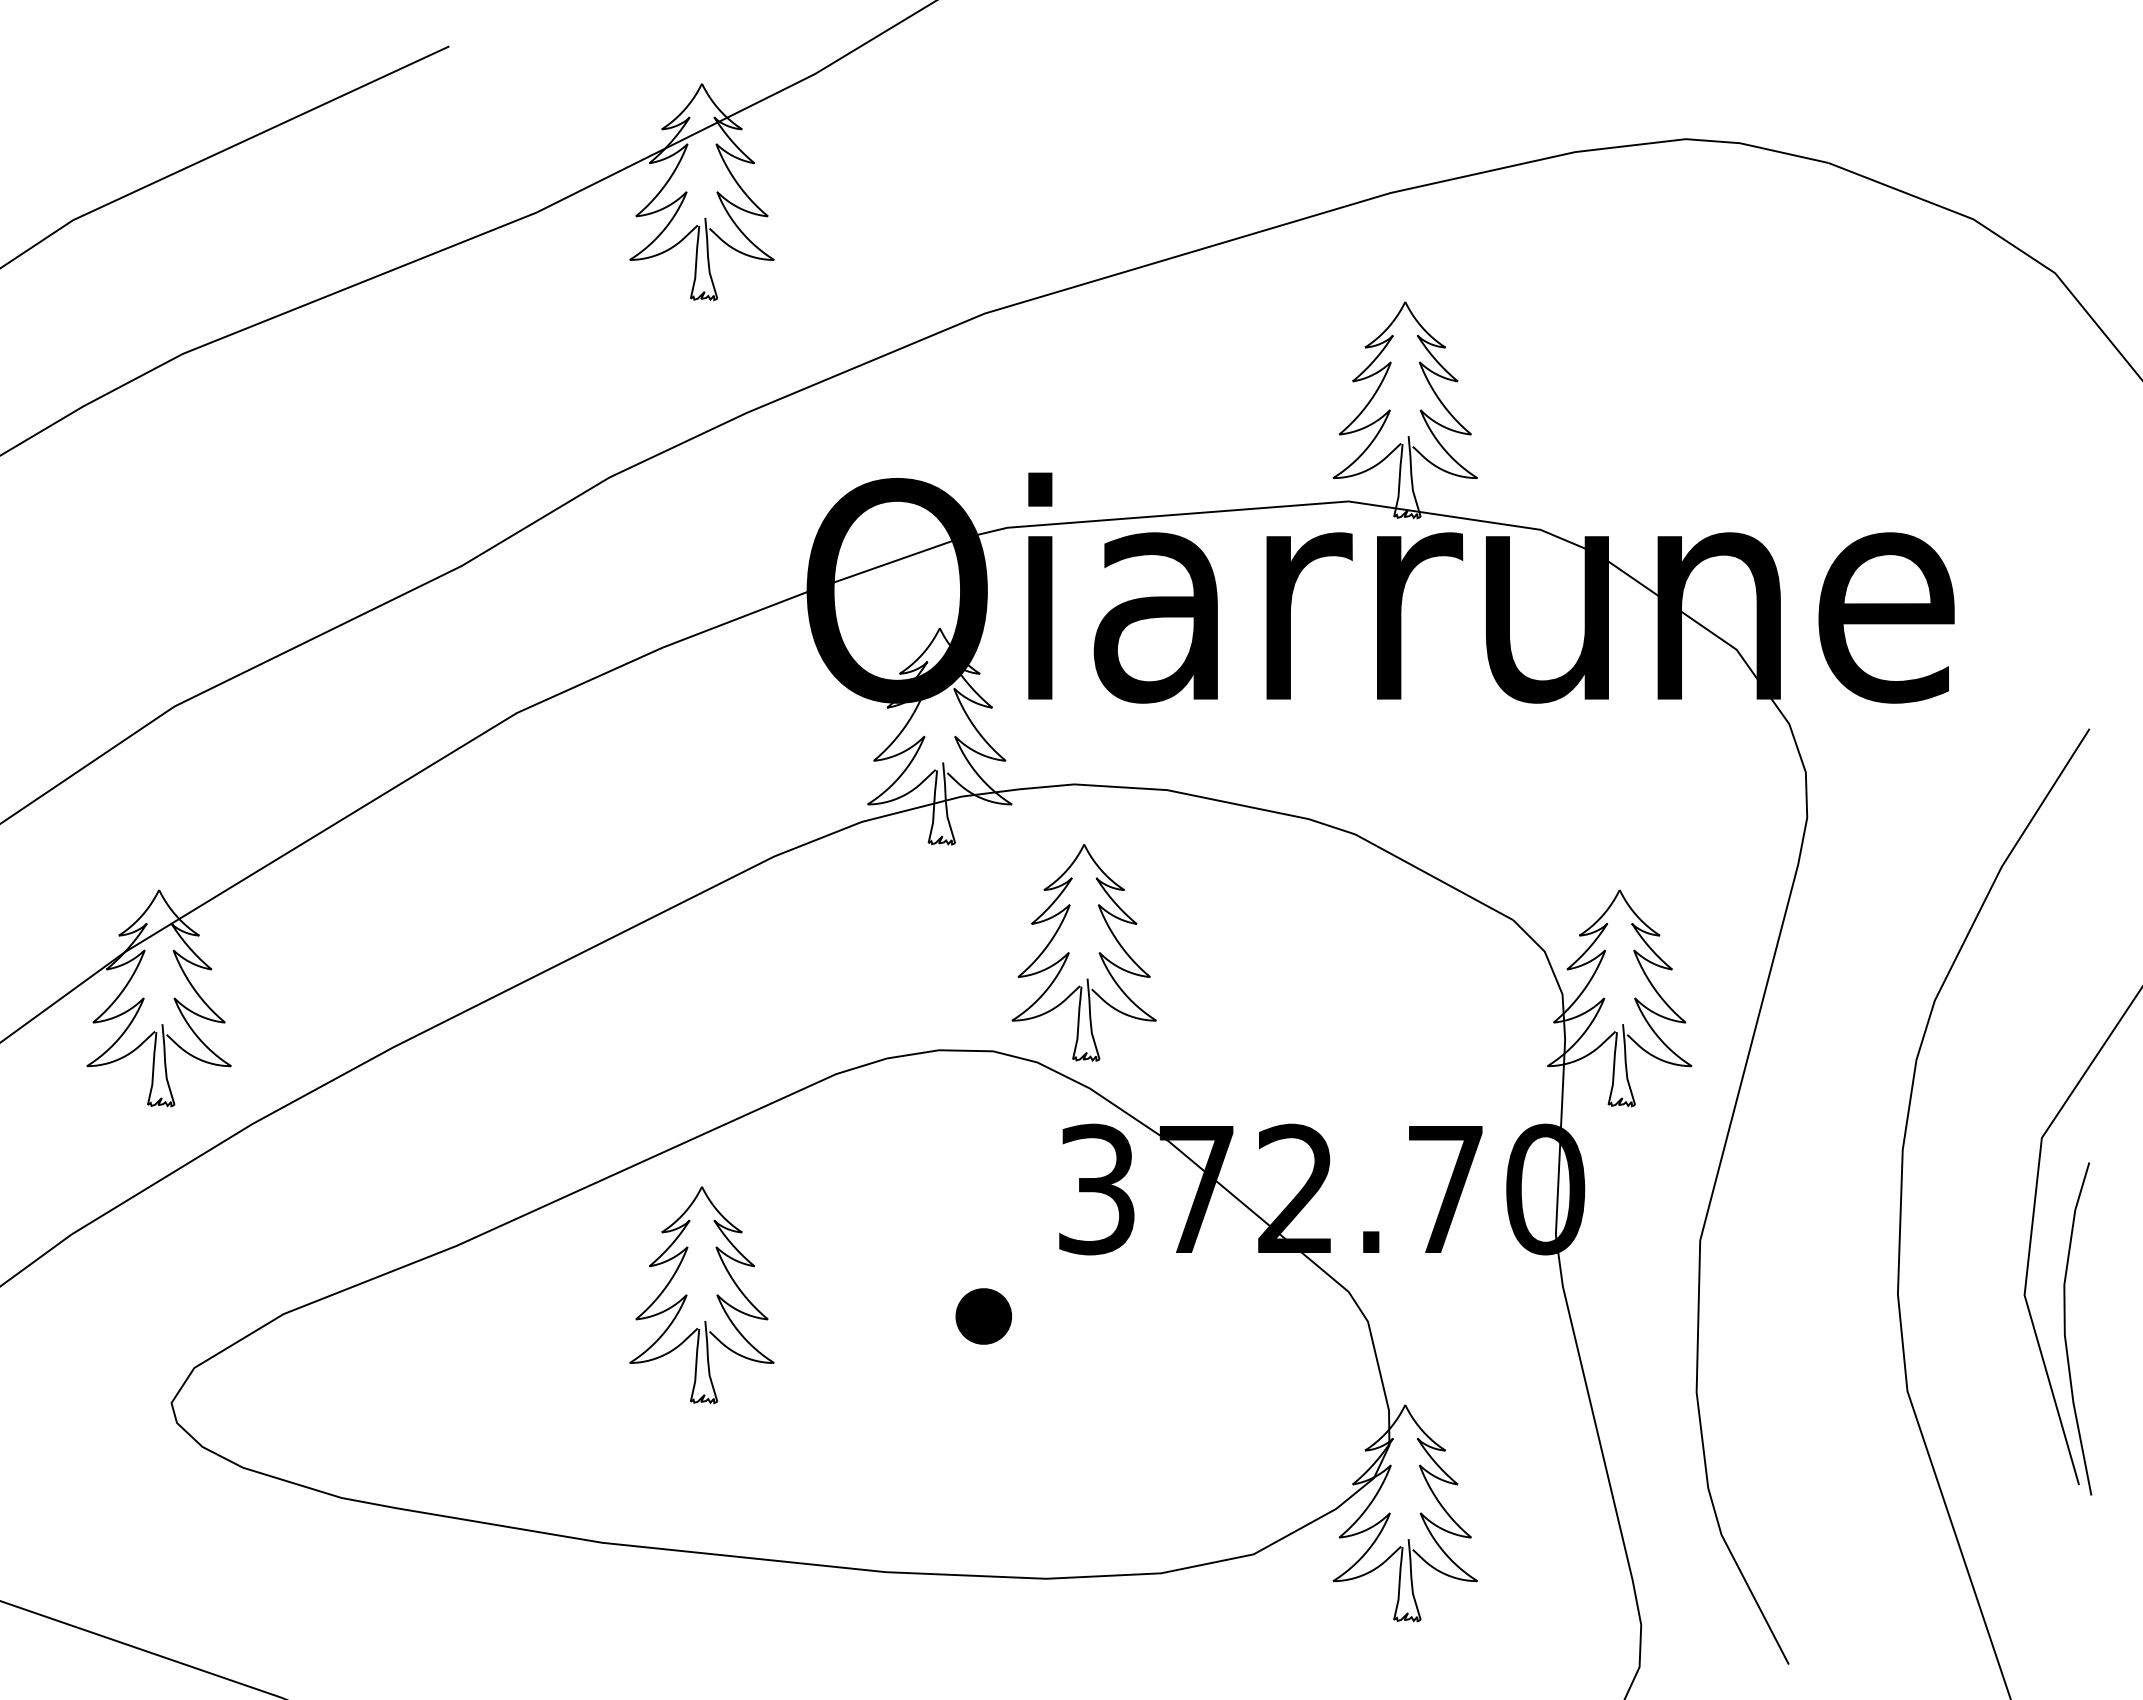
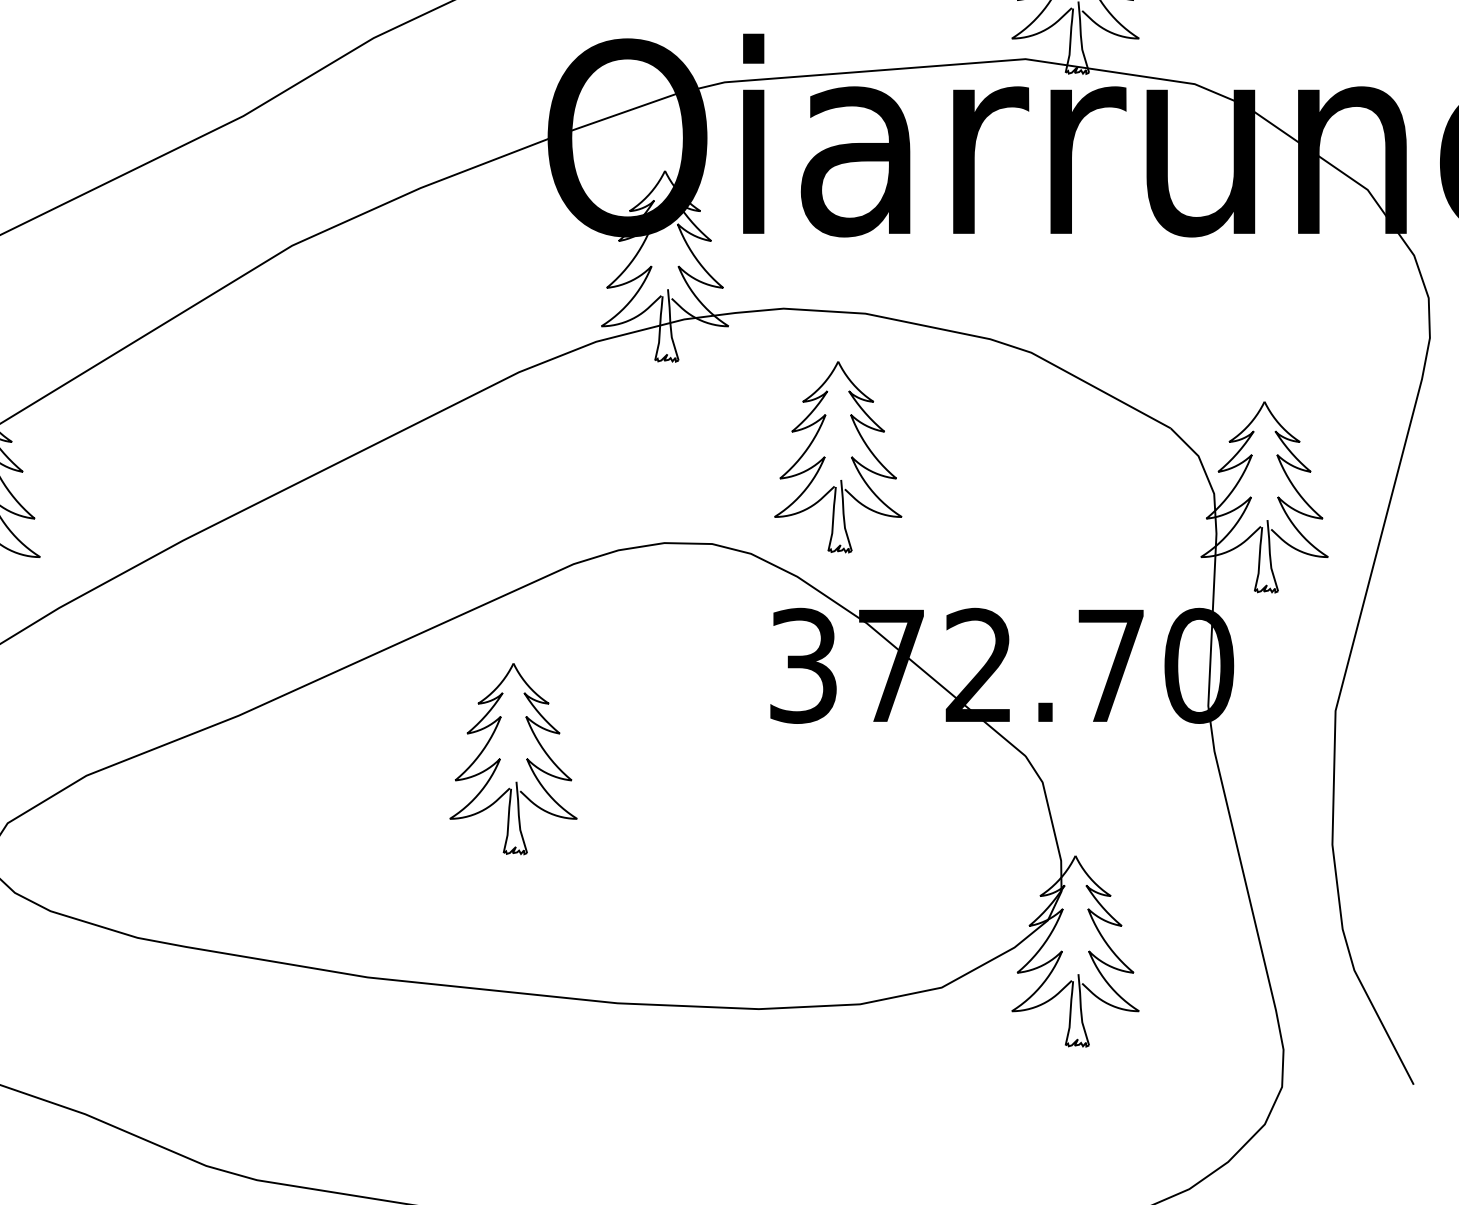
part: (1069, 952) -> (825, 456), moved
part: (687, 1295) -> (500, 759), moved
part: (983, 1316) -> (703, 777), removed

